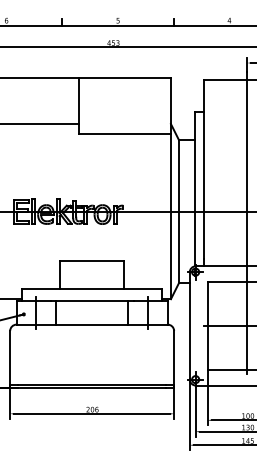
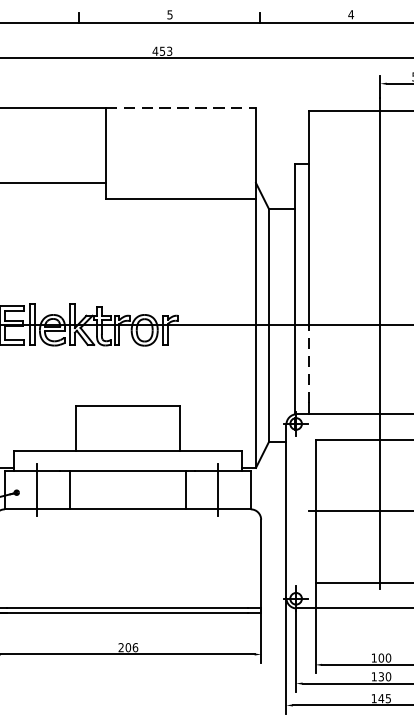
line: (125, 77) -> (182, 107), solid -> dashed
line: (203, 235) -> (308, 364), solid -> dashed

